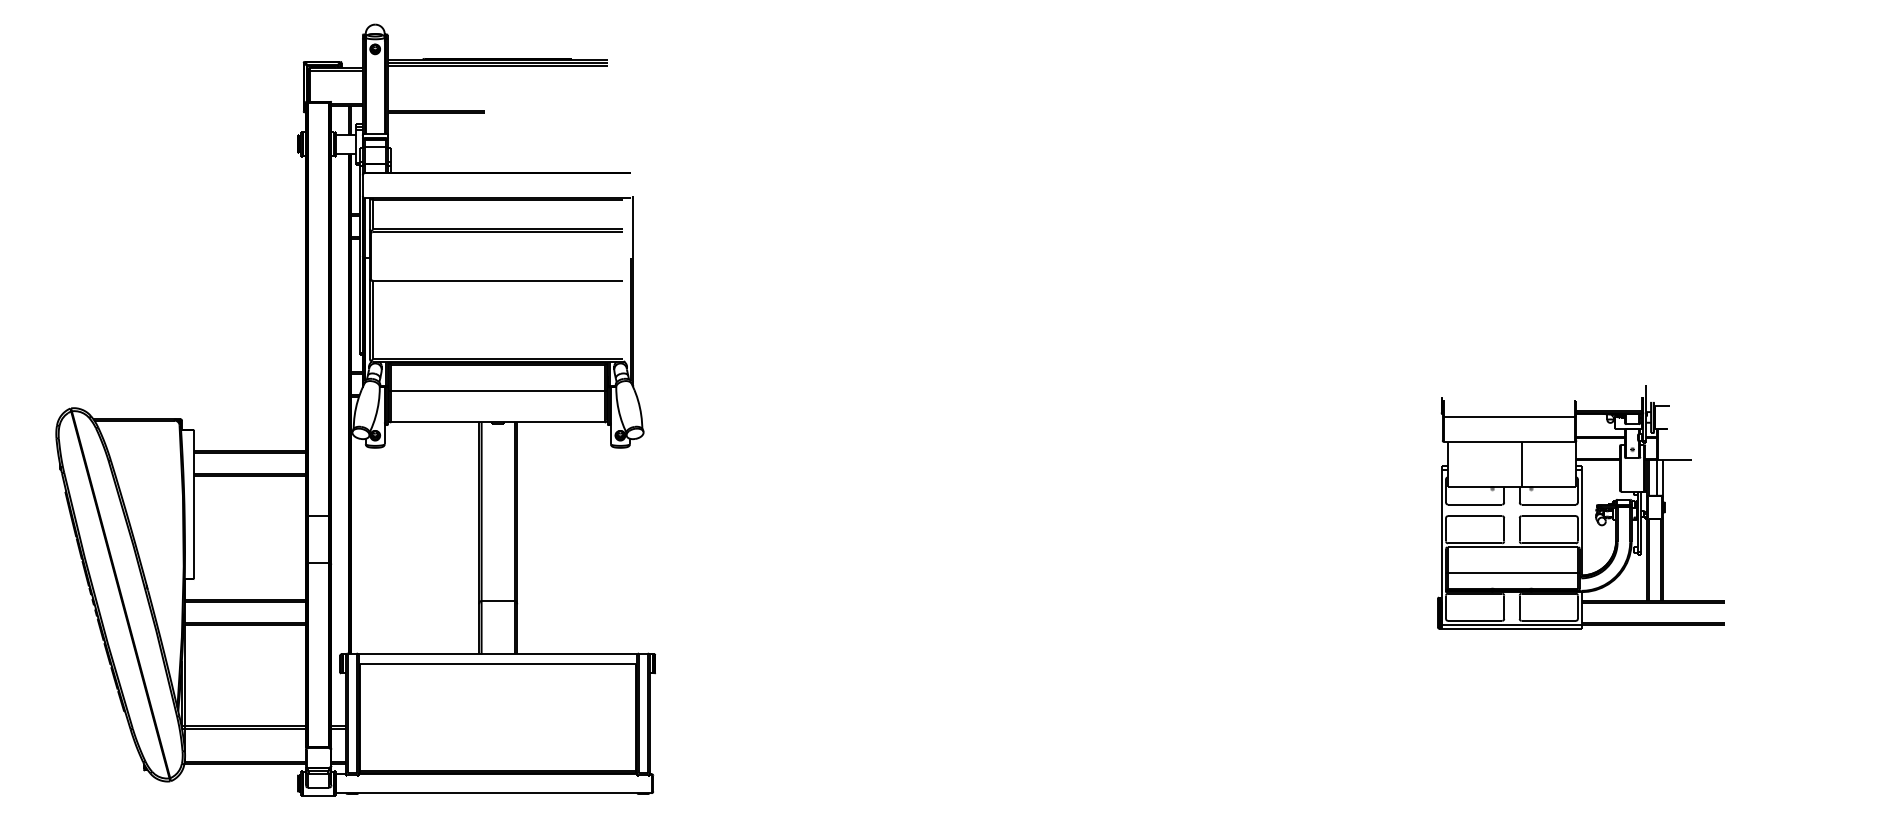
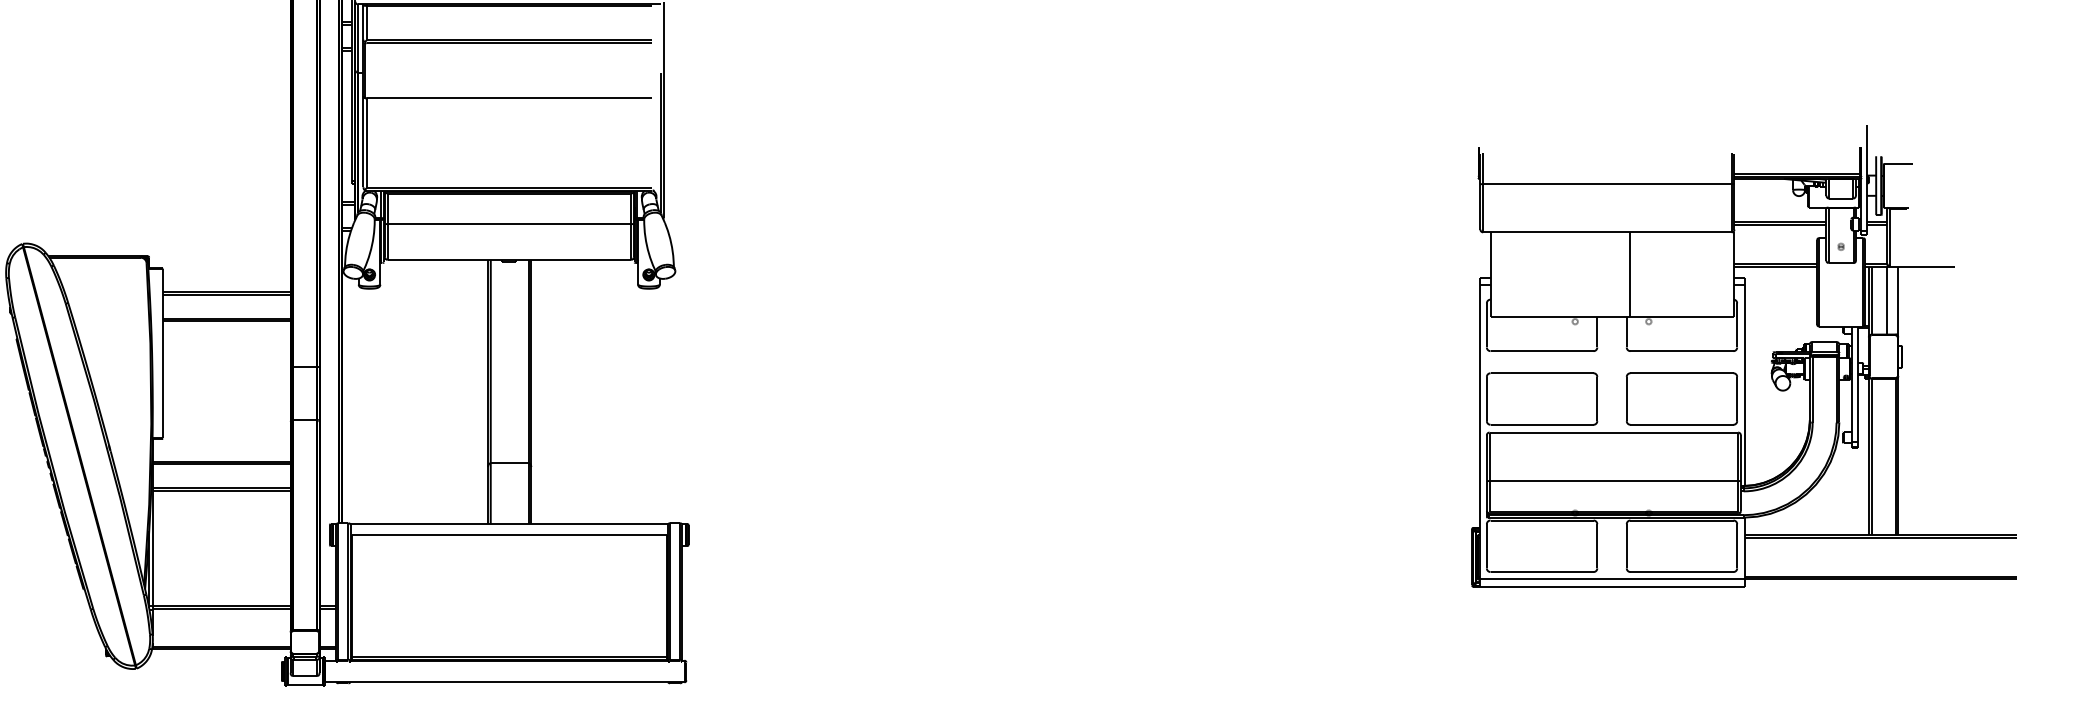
part: (1581, 507) -> (1744, 356), size x1.67

